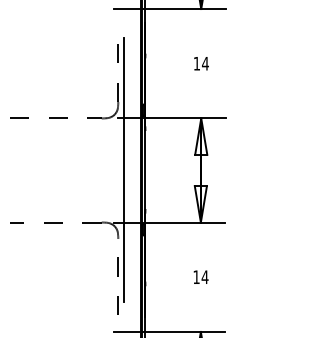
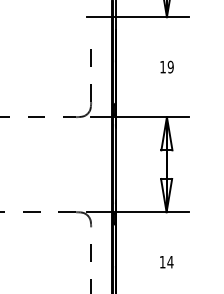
text: (205, 63) -> (170, 66), 14 -> 19
line: (123, 169) -> (95, 163), removed

